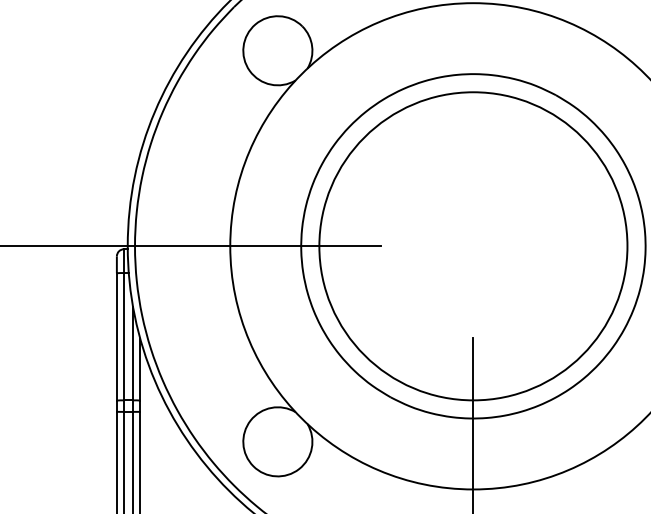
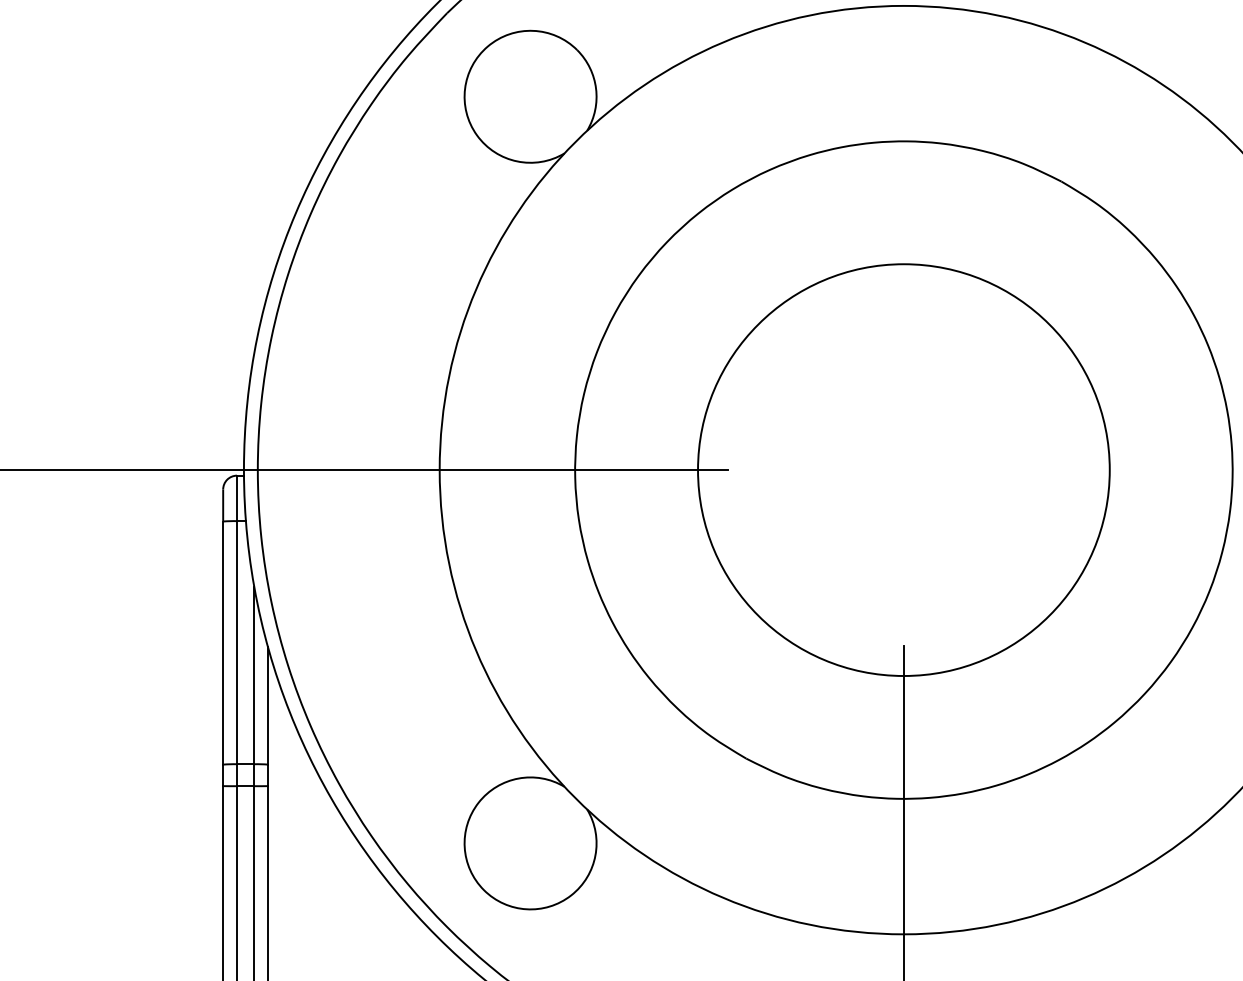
circle: (473, 246) -> (904, 470), size x0.7

